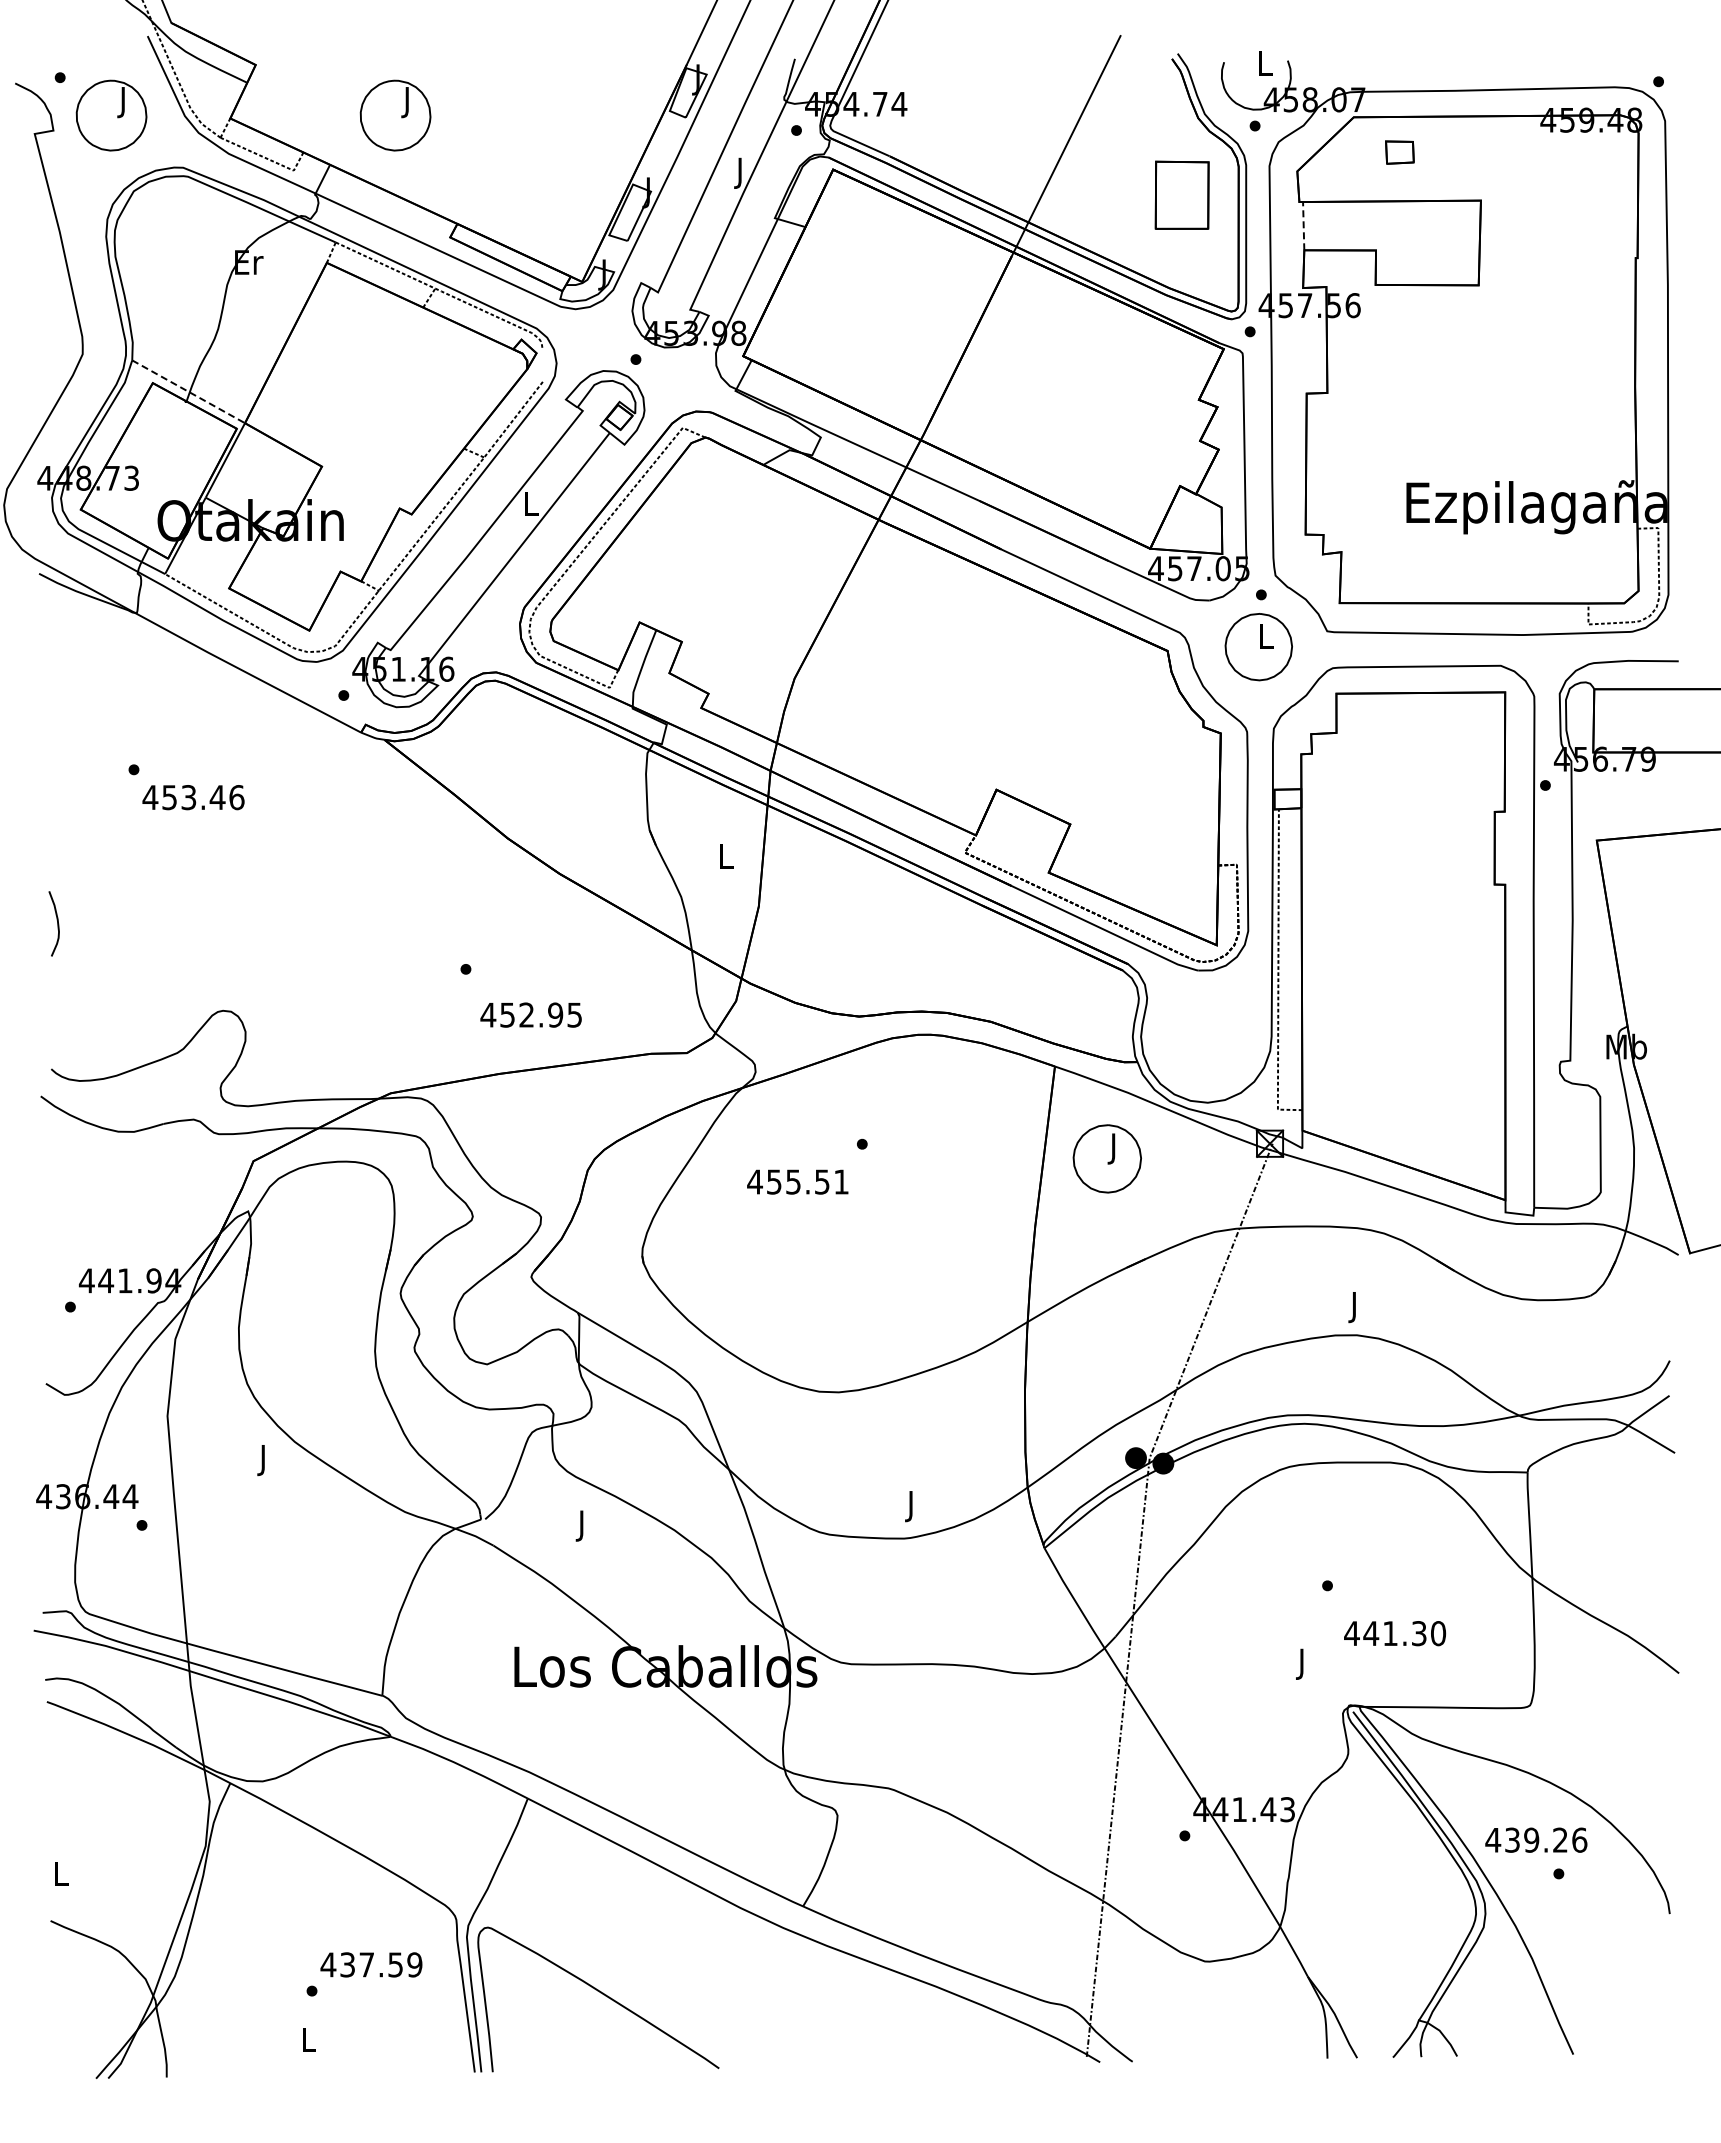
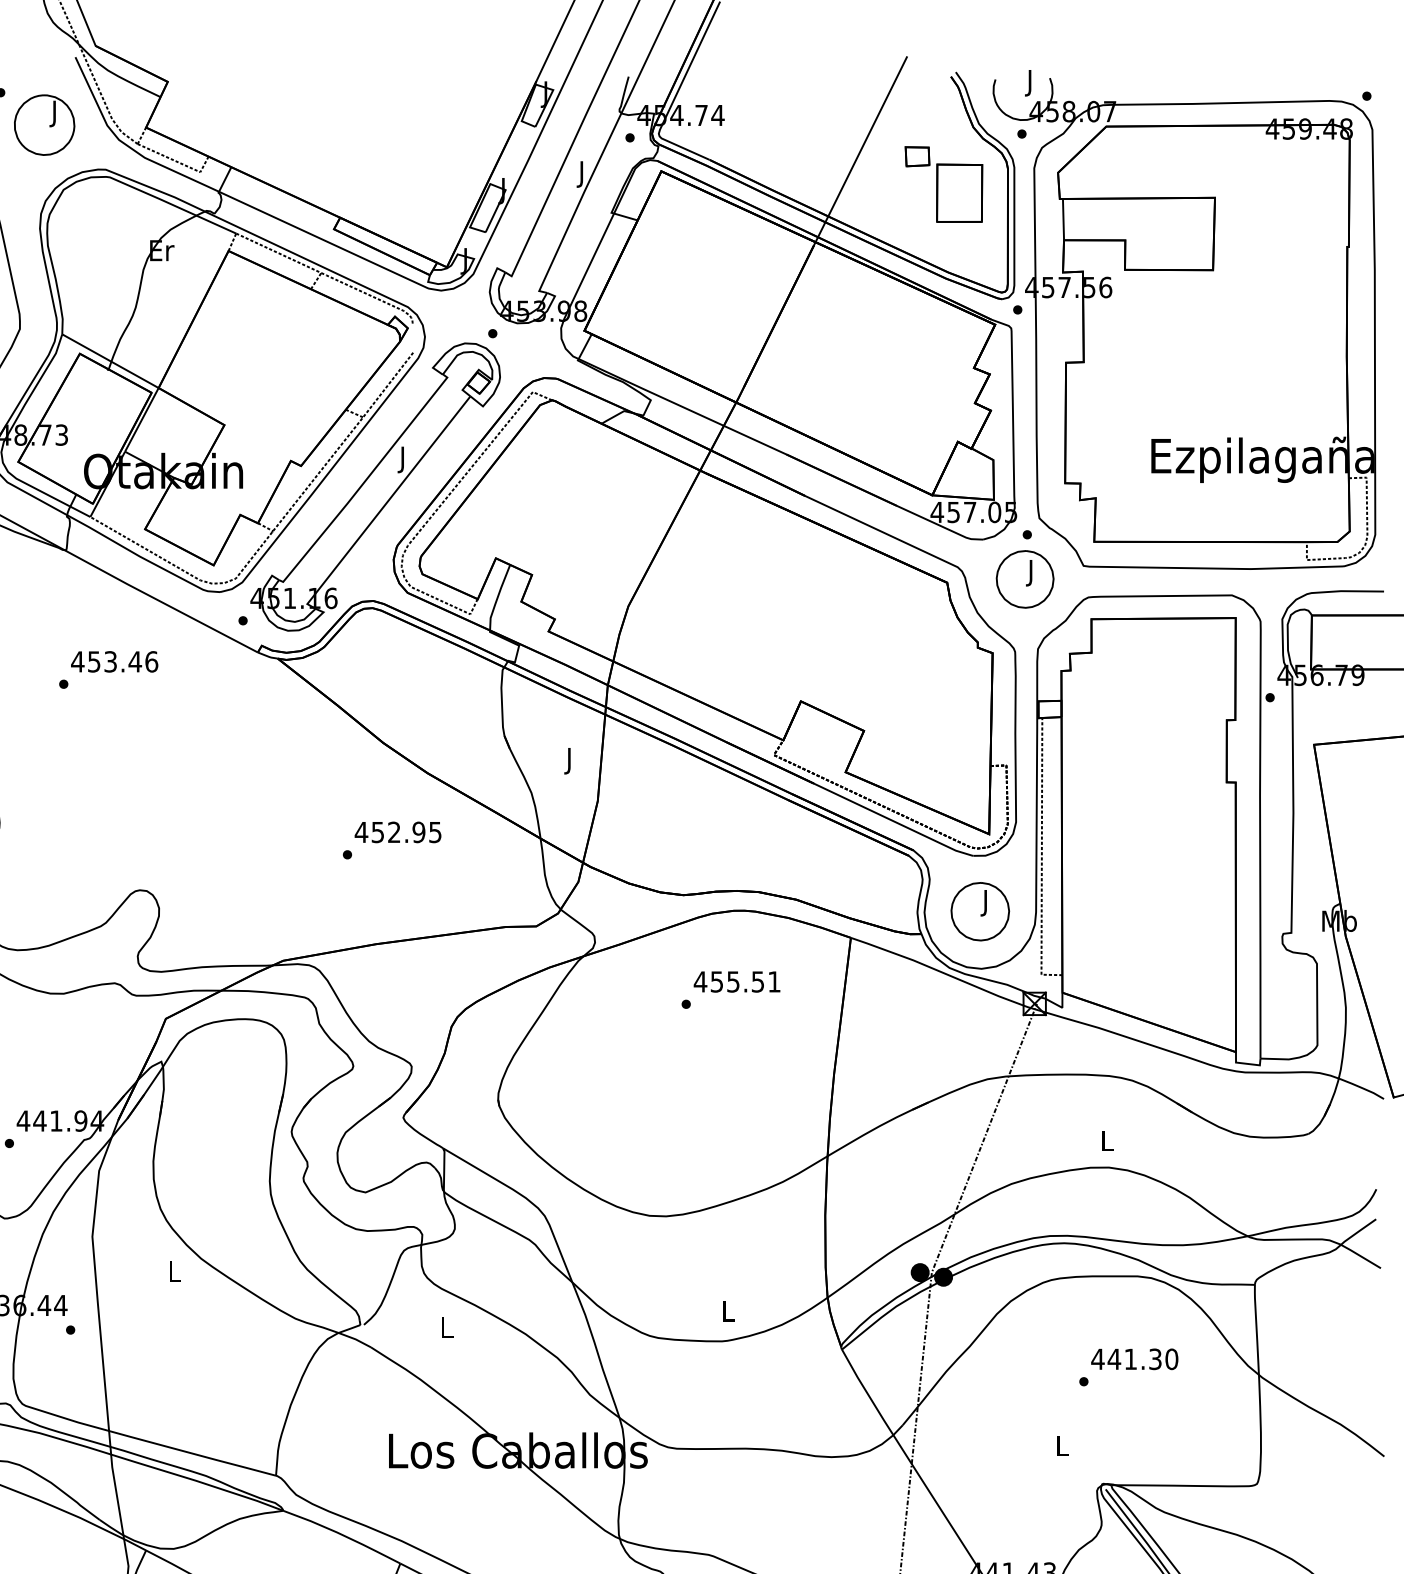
text: (1265, 66) -> (1030, 83), L -> J
part: (395, 115) -> (287, 125), removed
part: (1399, 152) -> (917, 156), moved
line: (1303, 225) -> (1063, 219), dashed -> solid
line: (188, 391) -> (110, 360), dashed -> solid
text: (531, 506) -> (403, 459), L -> J
text: (1266, 639) -> (1031, 572), L -> J
text: (193, 797) -> (114, 661), moved
text: (726, 859) -> (570, 760), L -> J
text: (530, 1014) -> (397, 831), moved
part: (1106, 1158) -> (979, 911), moved
text: (797, 1181) -> (736, 981), moved
text: (1355, 1307) -> (1107, 1143), J -> L
text: (264, 1460) -> (175, 1274), J -> L
text: (911, 1506) -> (728, 1313), J -> L
text: (582, 1525) -> (447, 1330), J -> L
text: (1395, 1633) -> (1135, 1359), moved
text: (1302, 1663) -> (1062, 1448), J -> L

